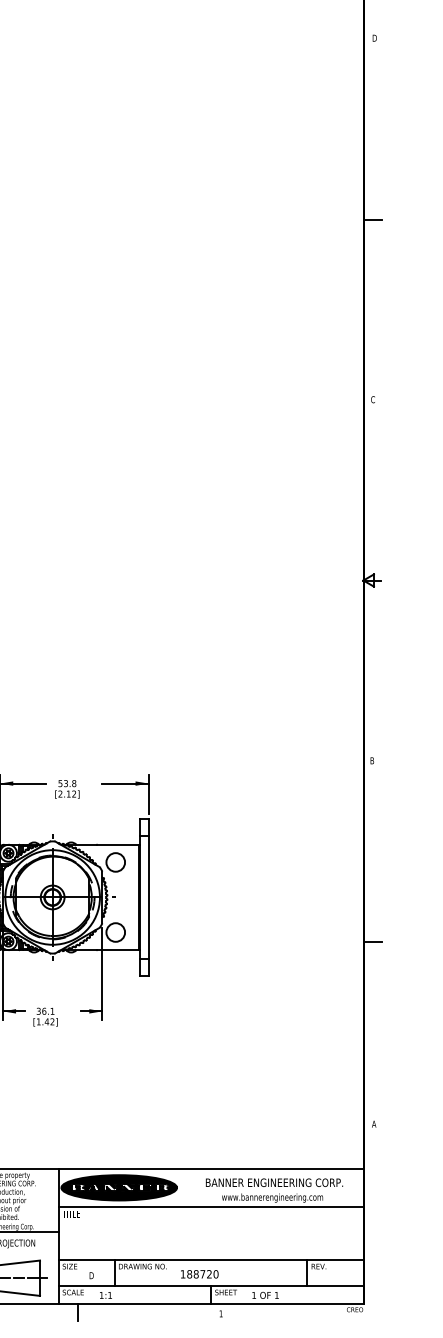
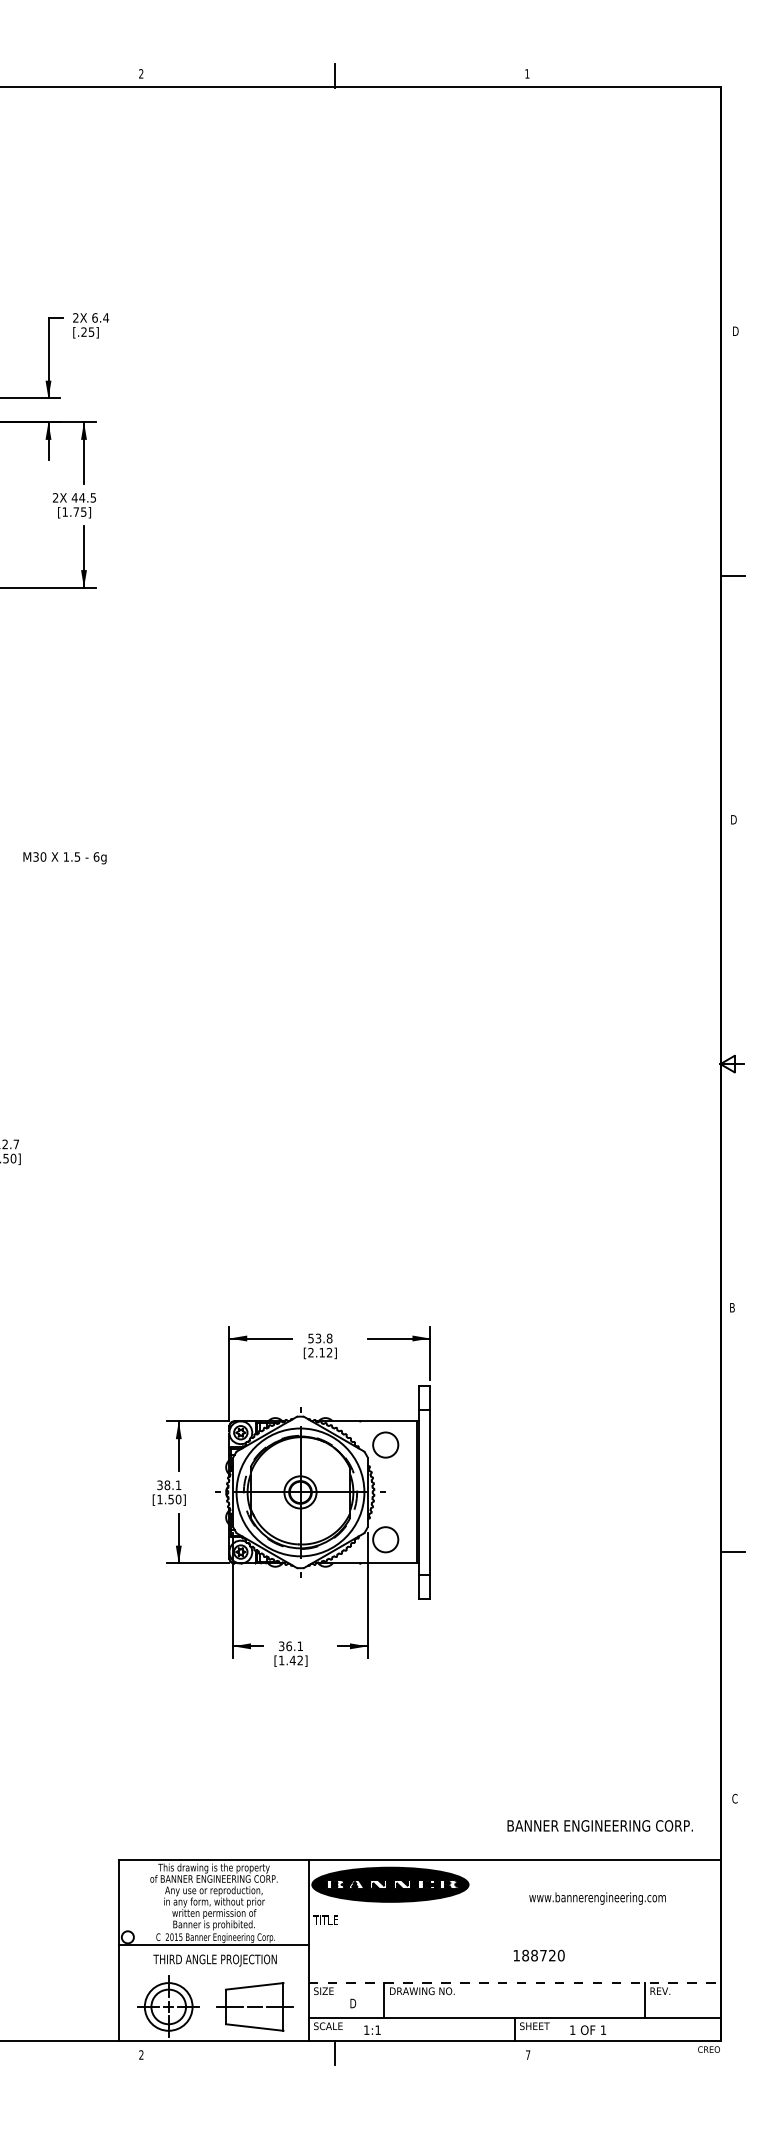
text: (373, 399) -> (733, 819), C -> D
text: (373, 1123) -> (734, 1798), A -> C
text: (273, 1182) -> (599, 1825), moved
line: (211, 1206) -> (514, 1910), removed
line: (211, 1260) -> (514, 1982), solid -> dashed
text: (199, 1274) -> (538, 1955), moved
text: (221, 1313) -> (528, 2054), 1 -> 7

